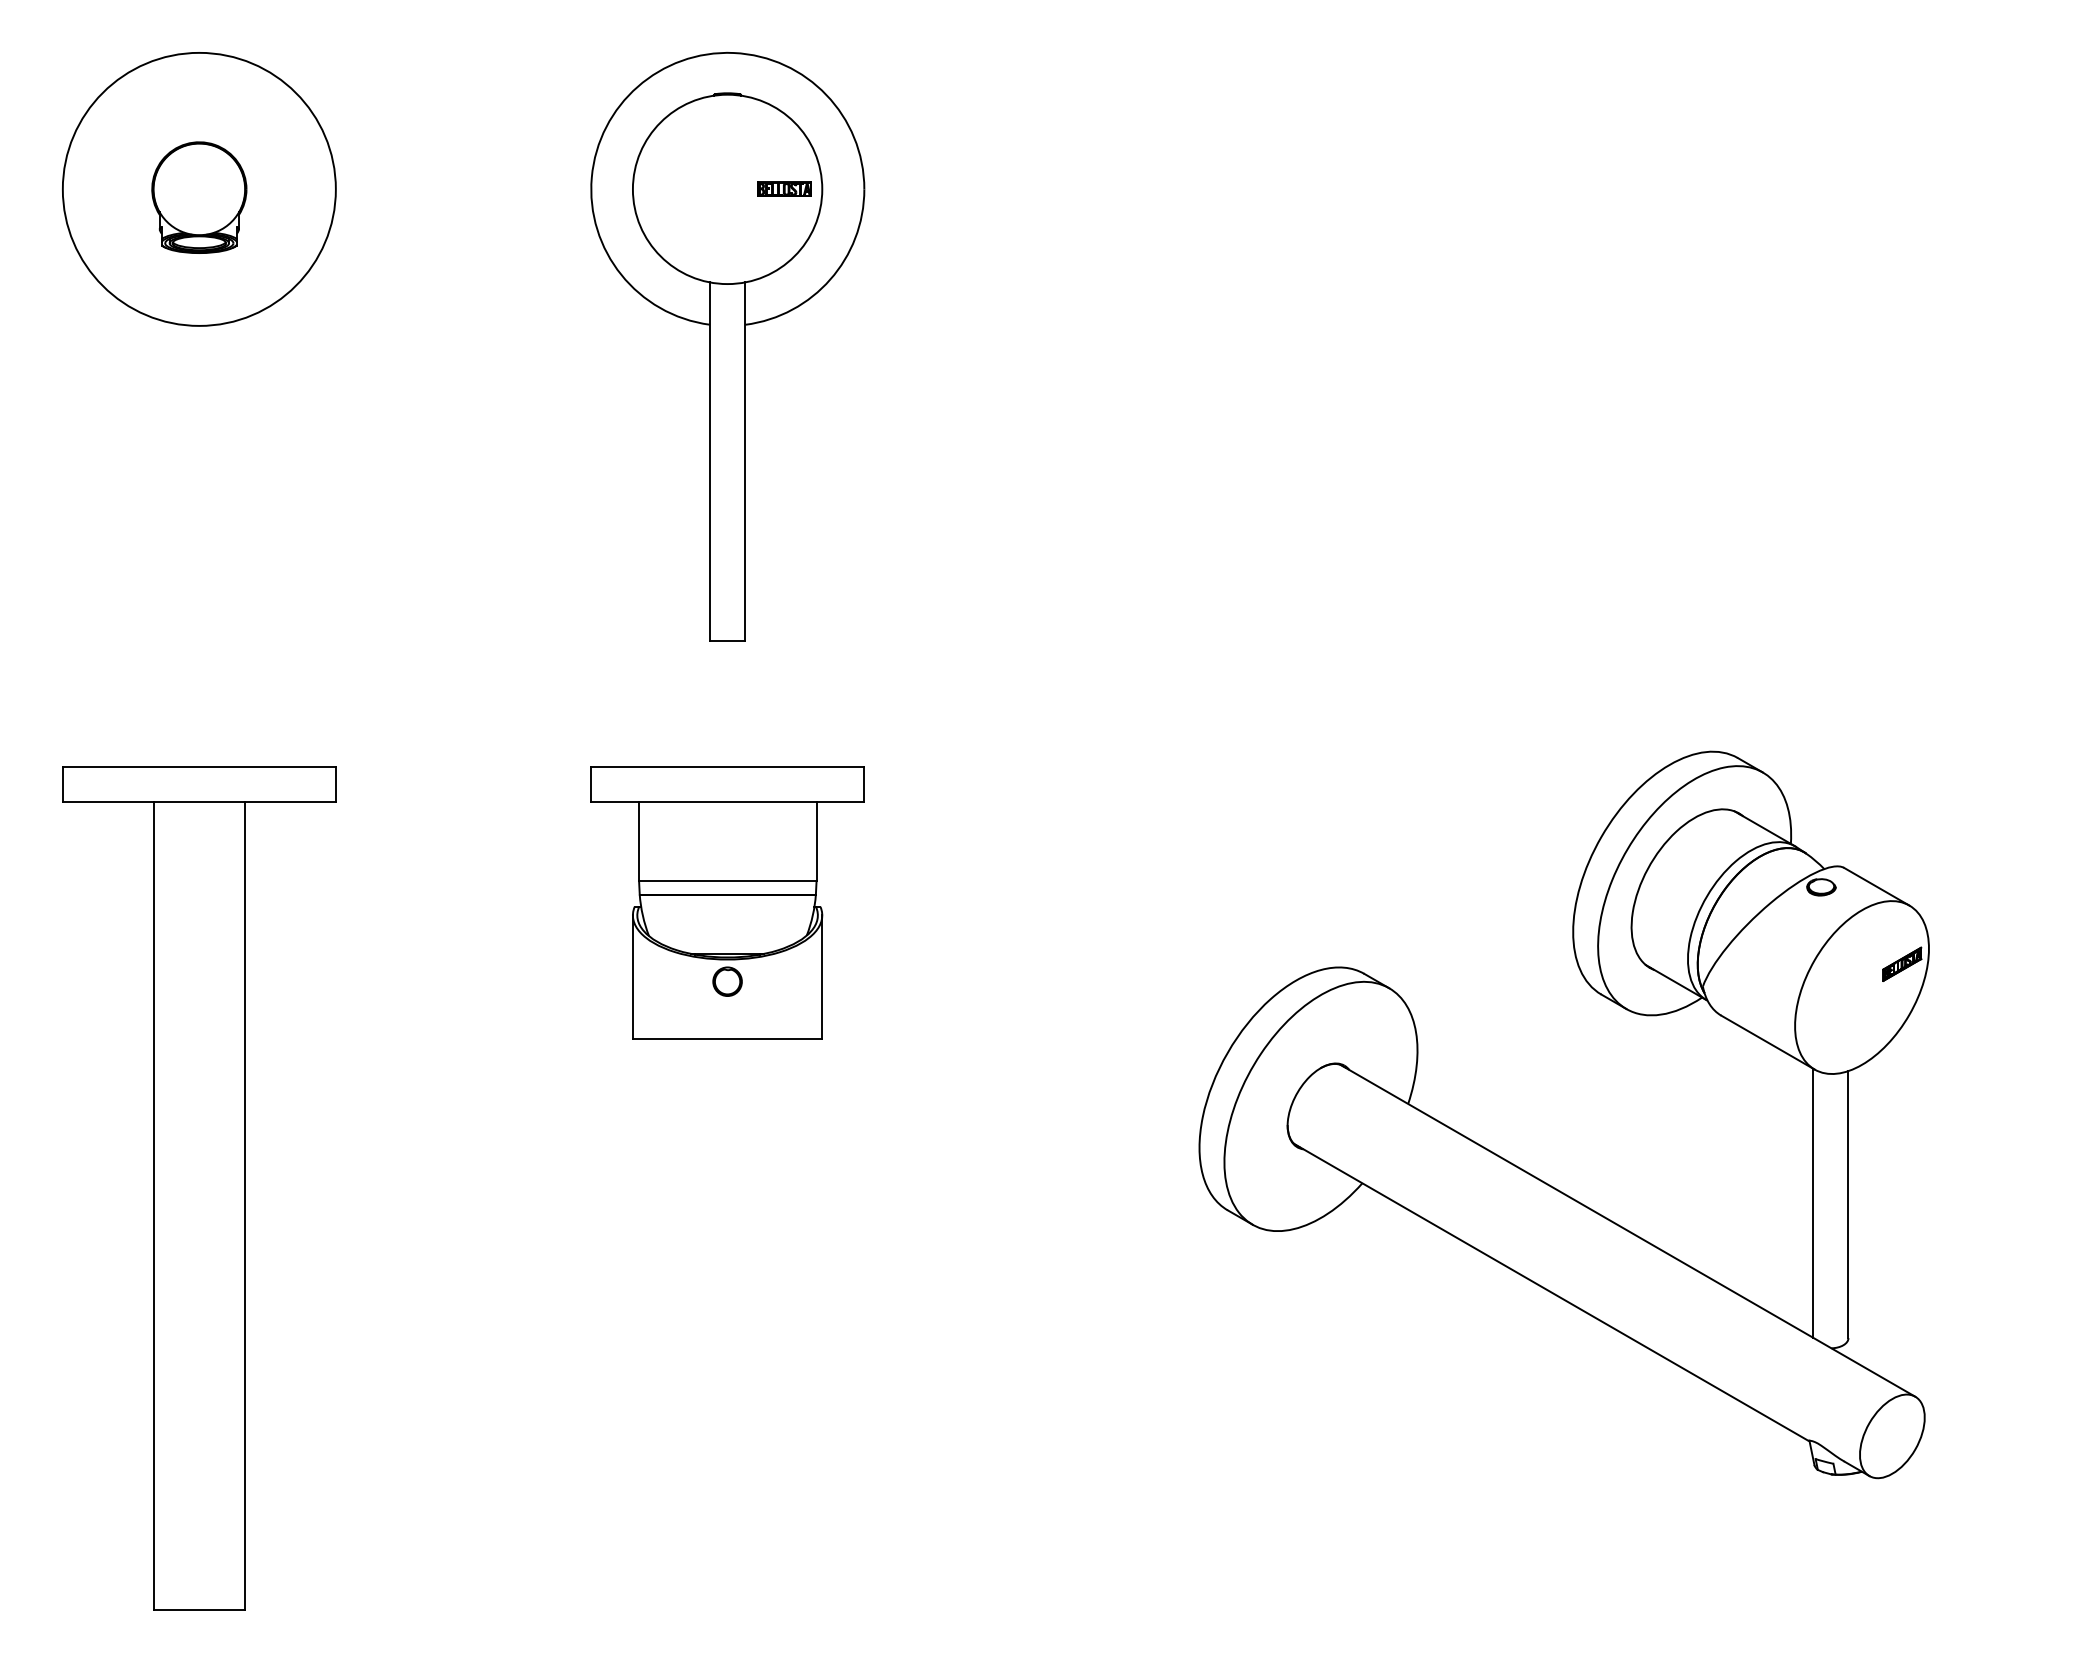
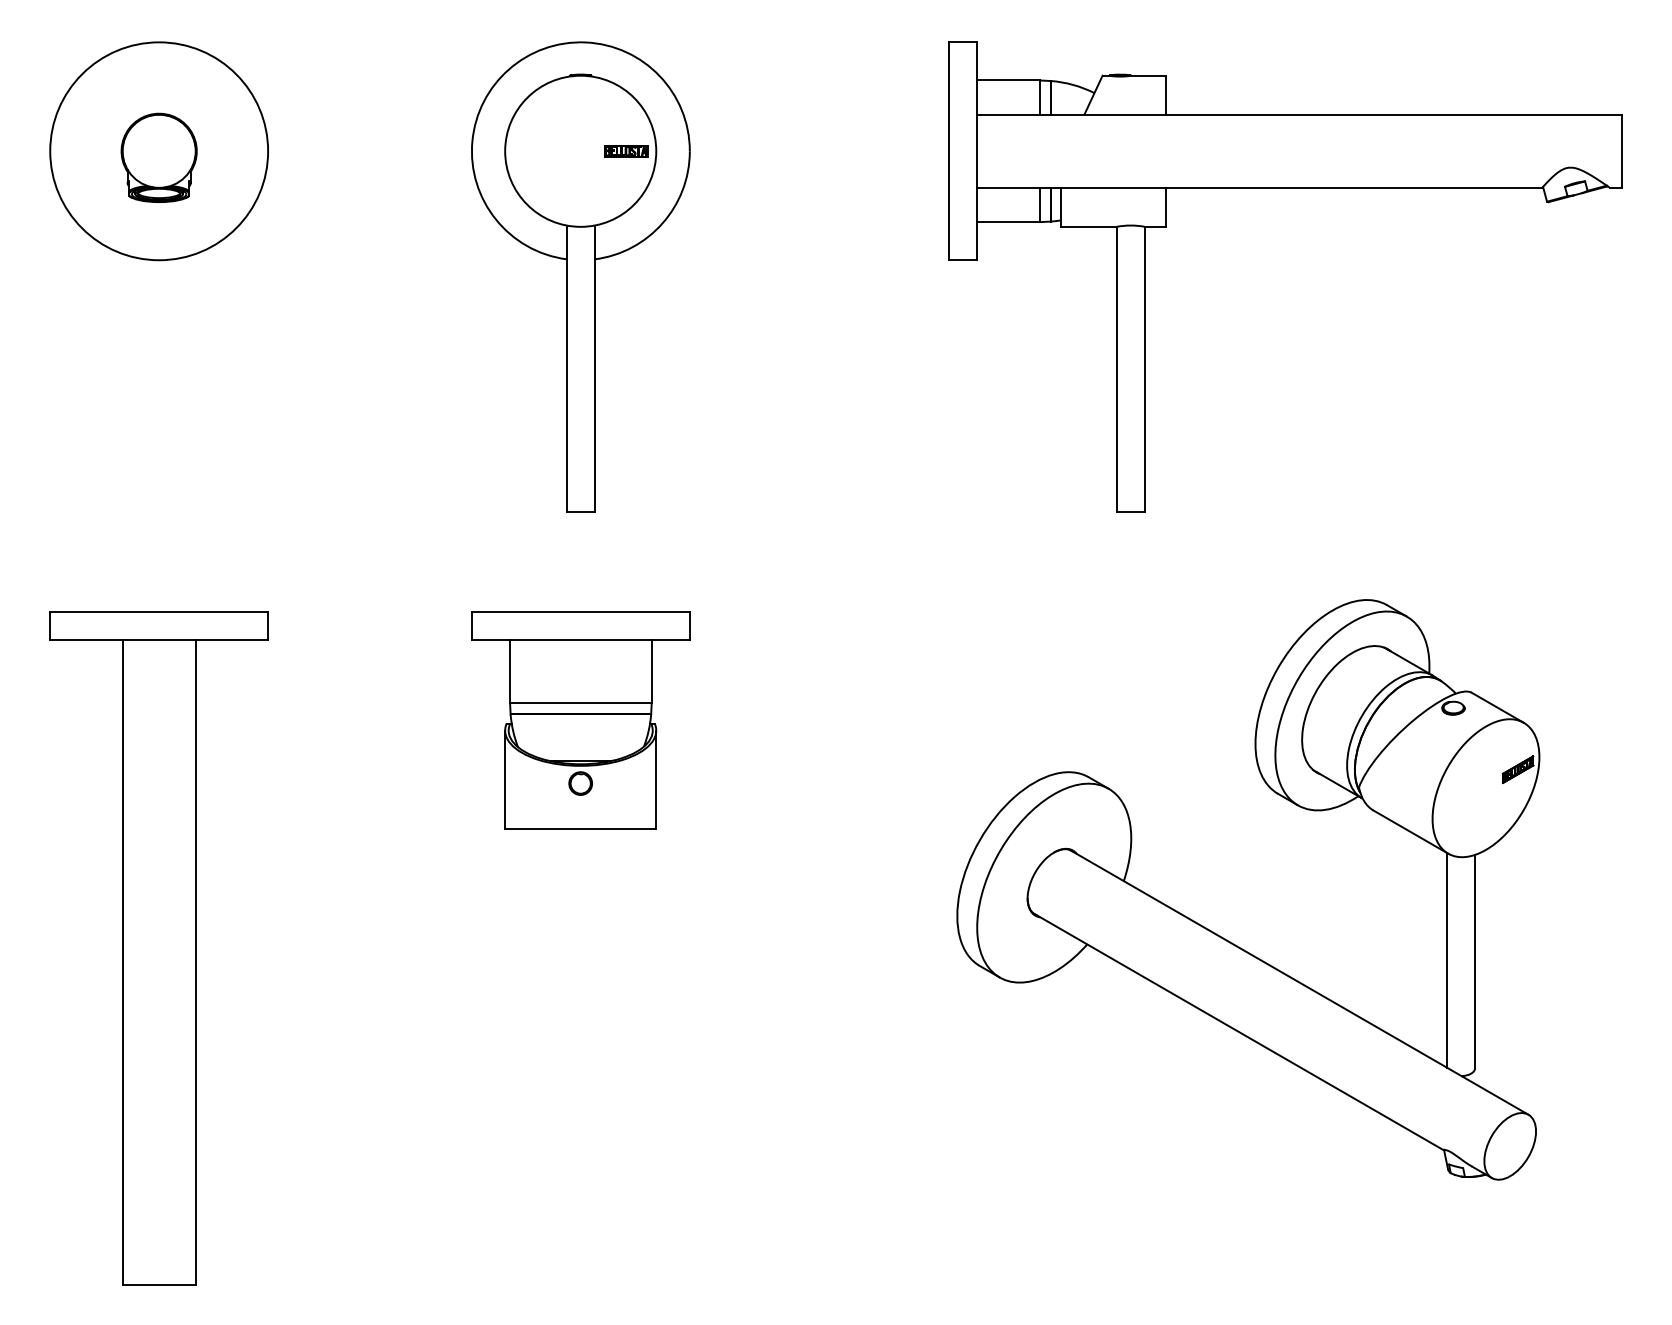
part: (1610, 235) -> (1285, 188), added

